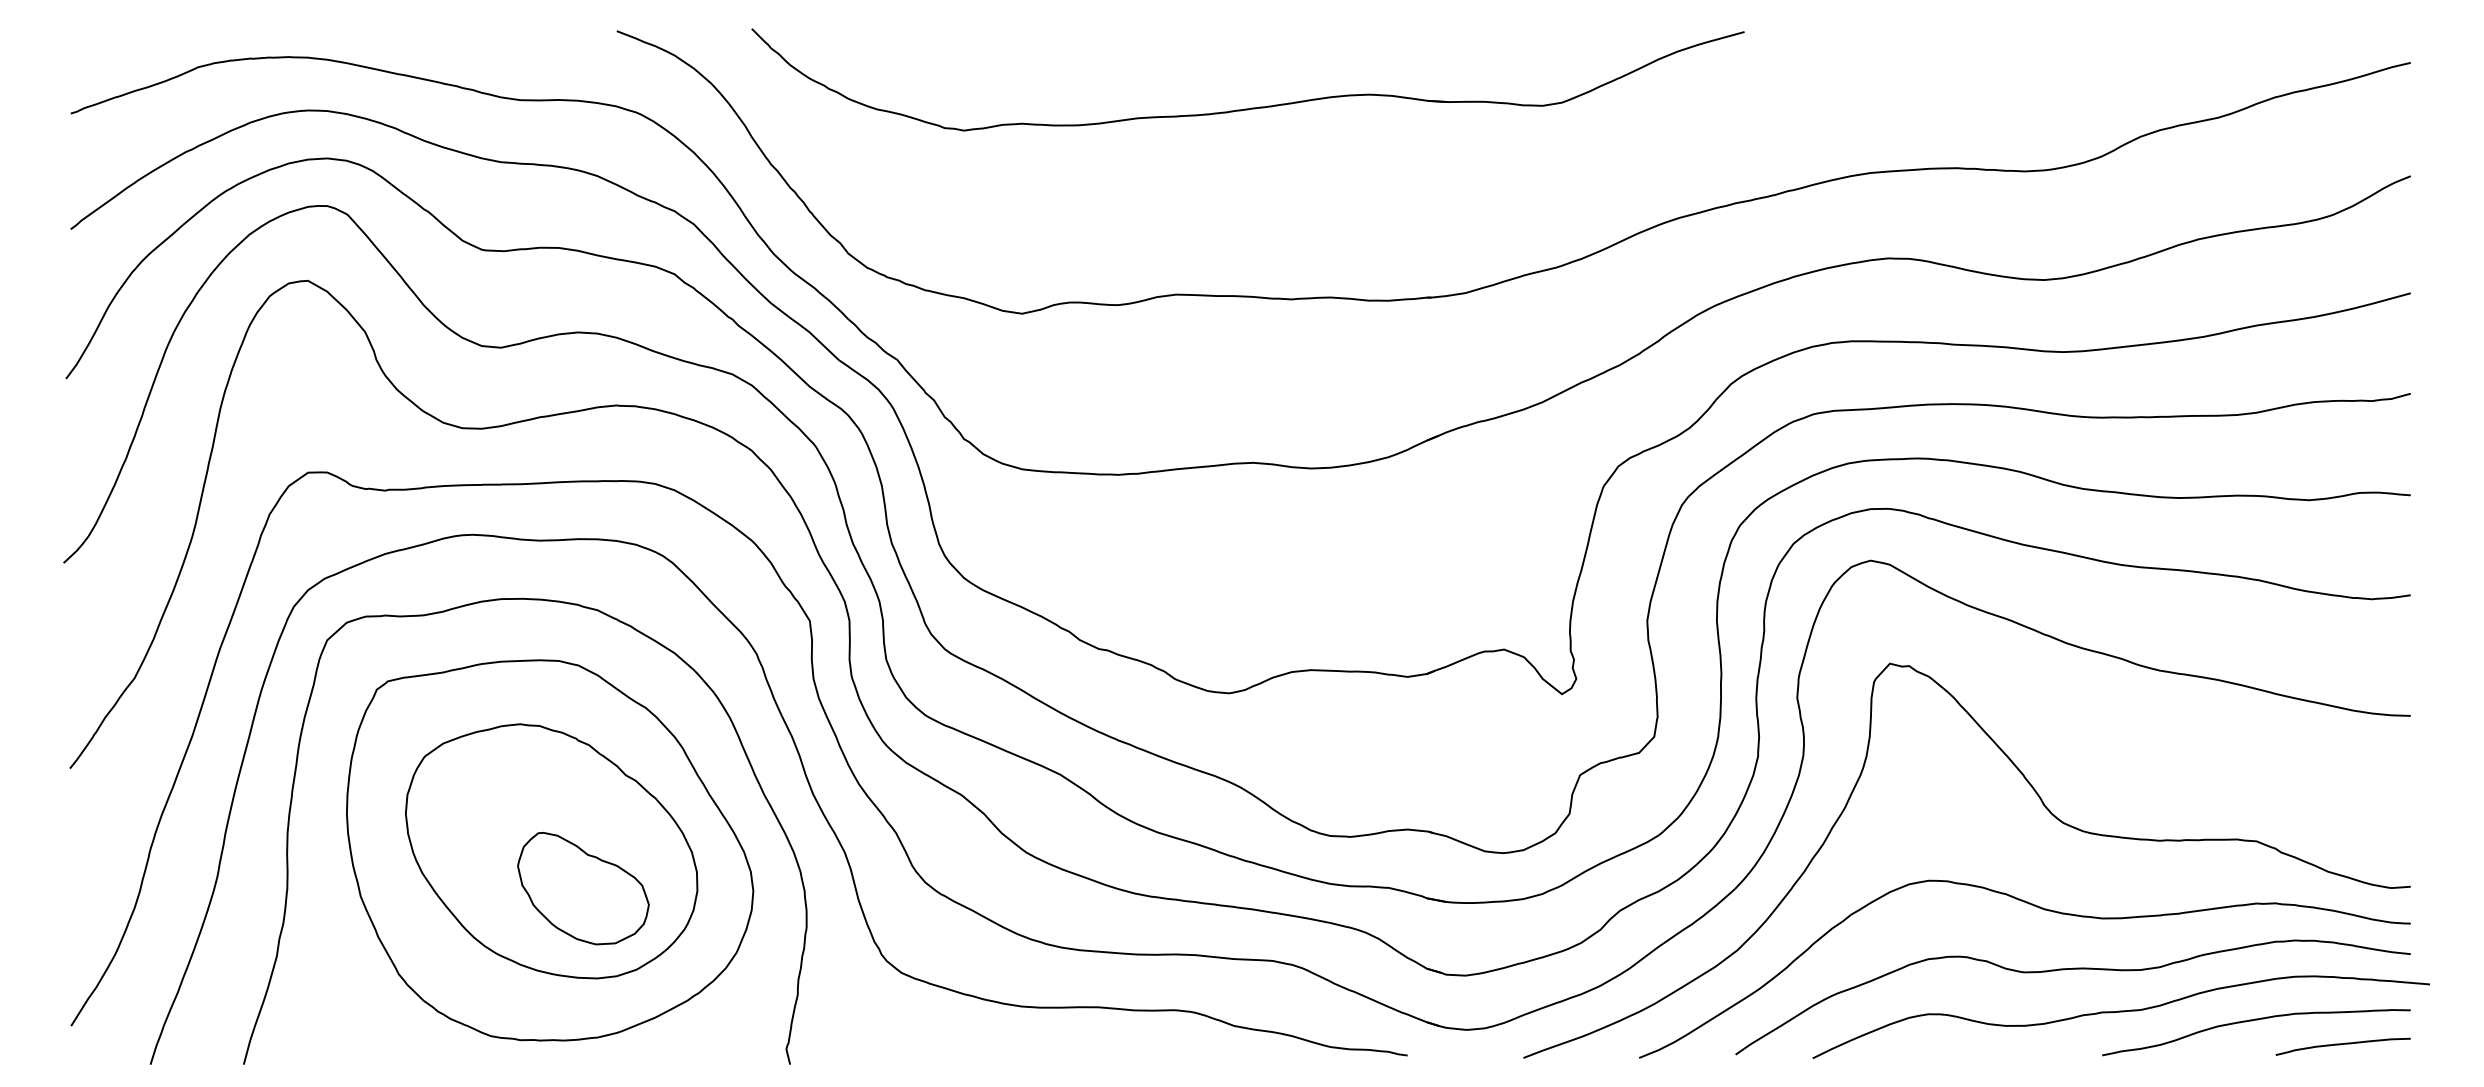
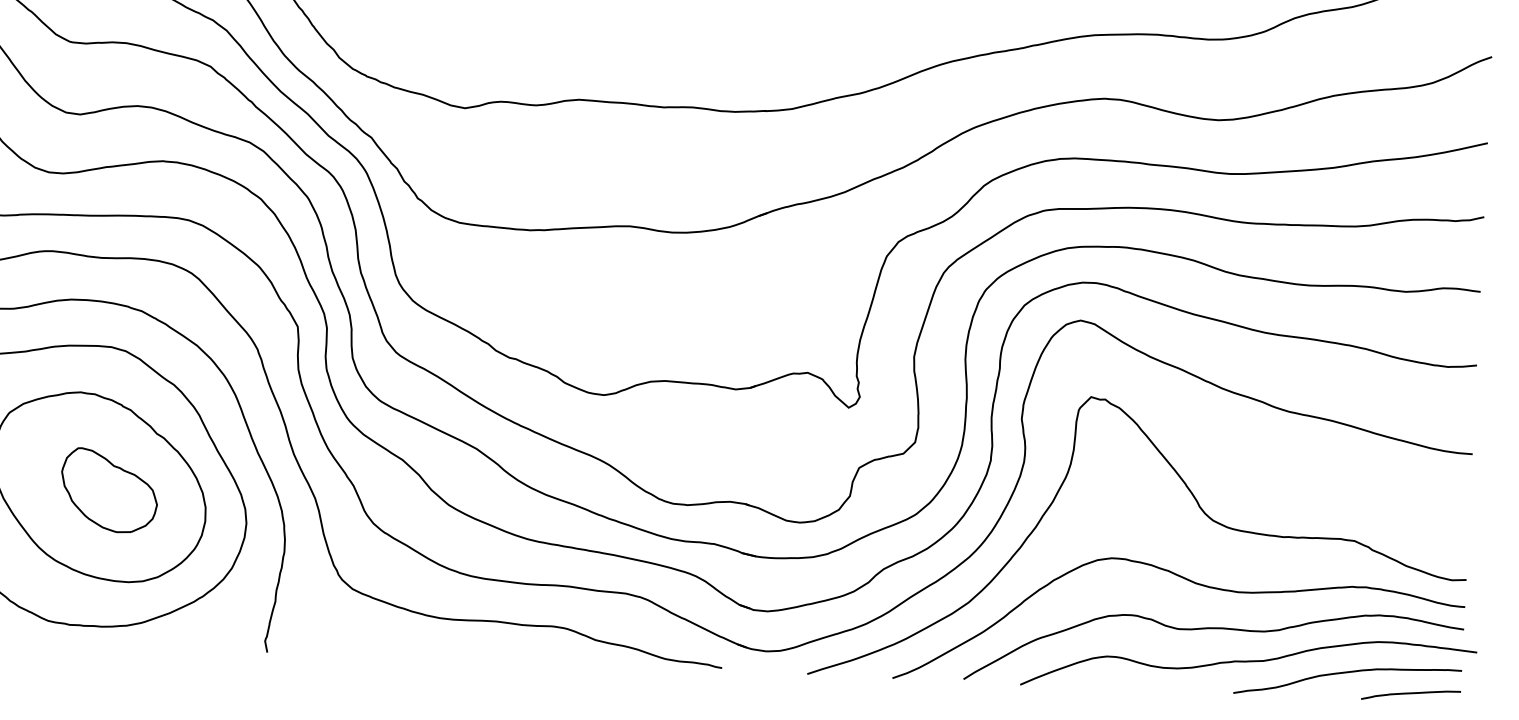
part: (583, 888) -> (109, 490), moved

